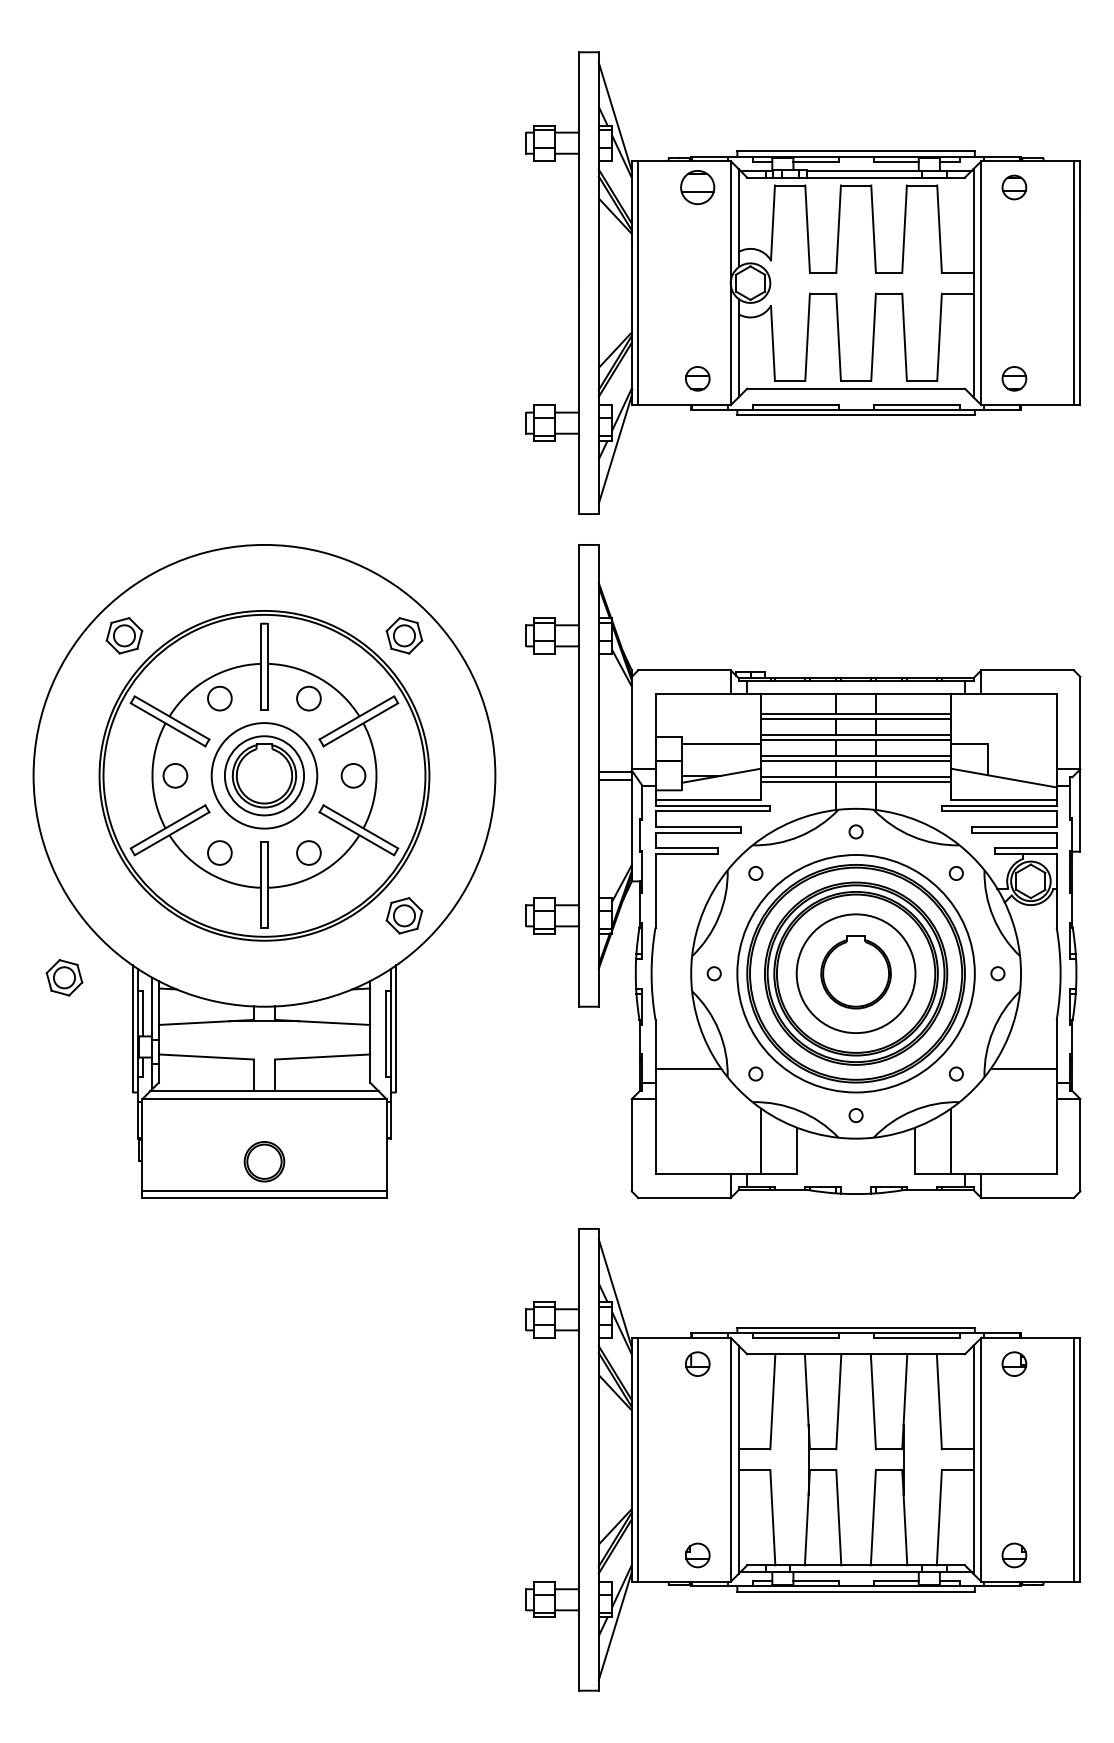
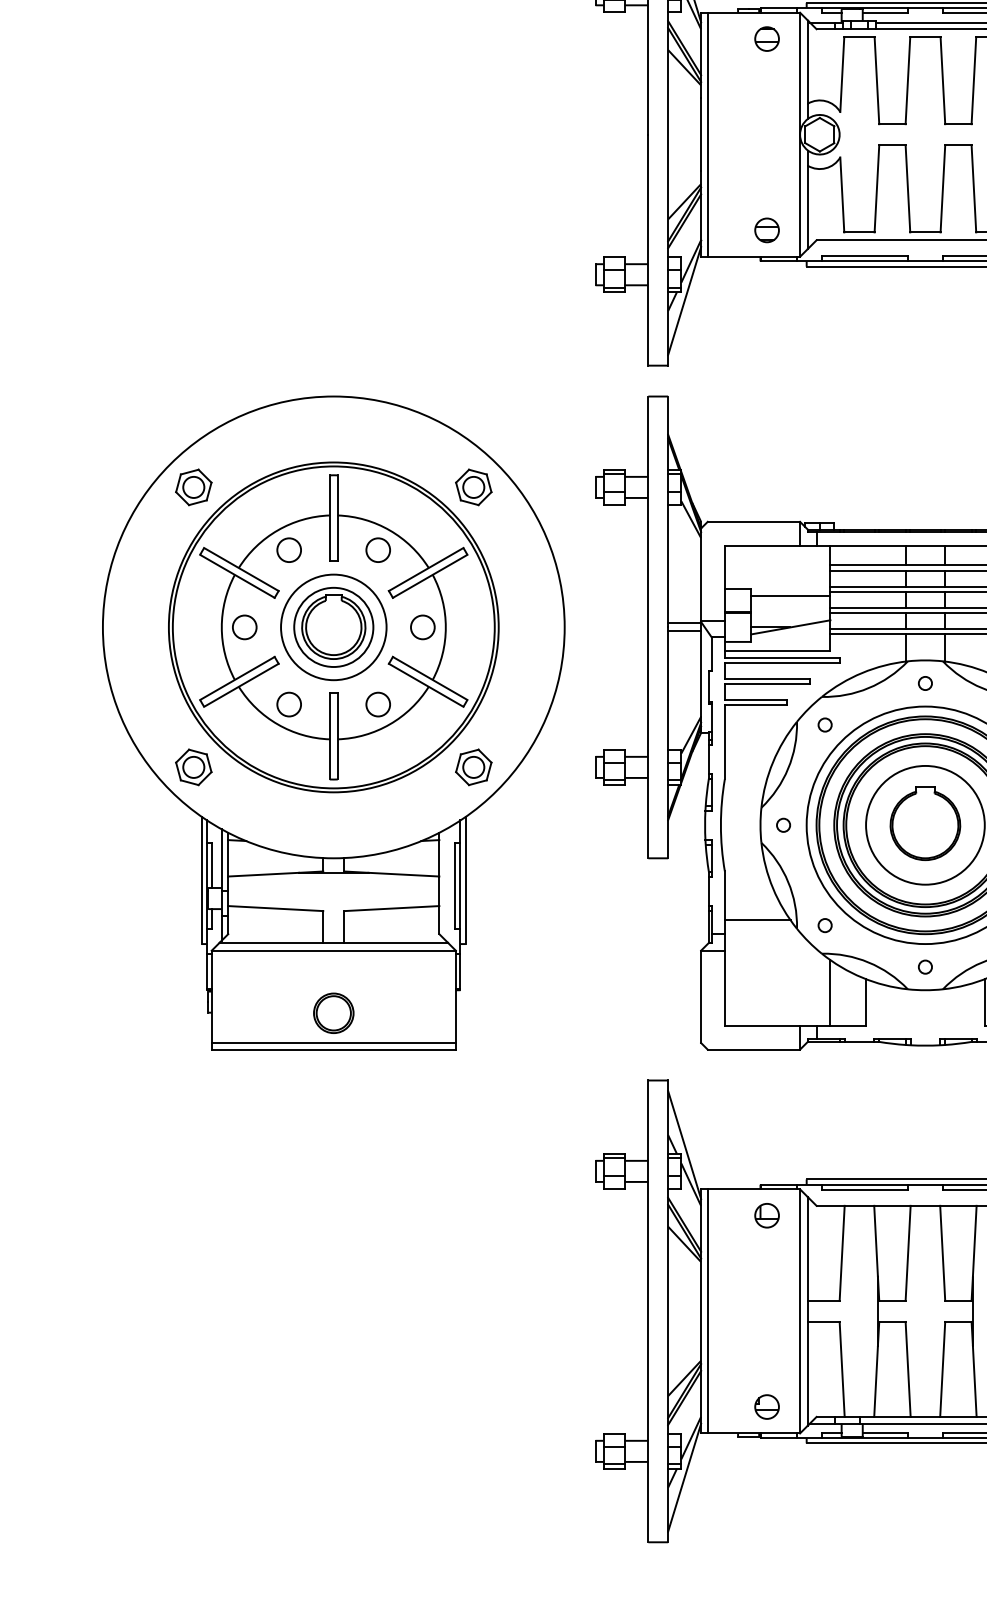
part: (697, 187) -> (766, 39), size x0.71
part: (64, 977) -> (193, 767), moved

